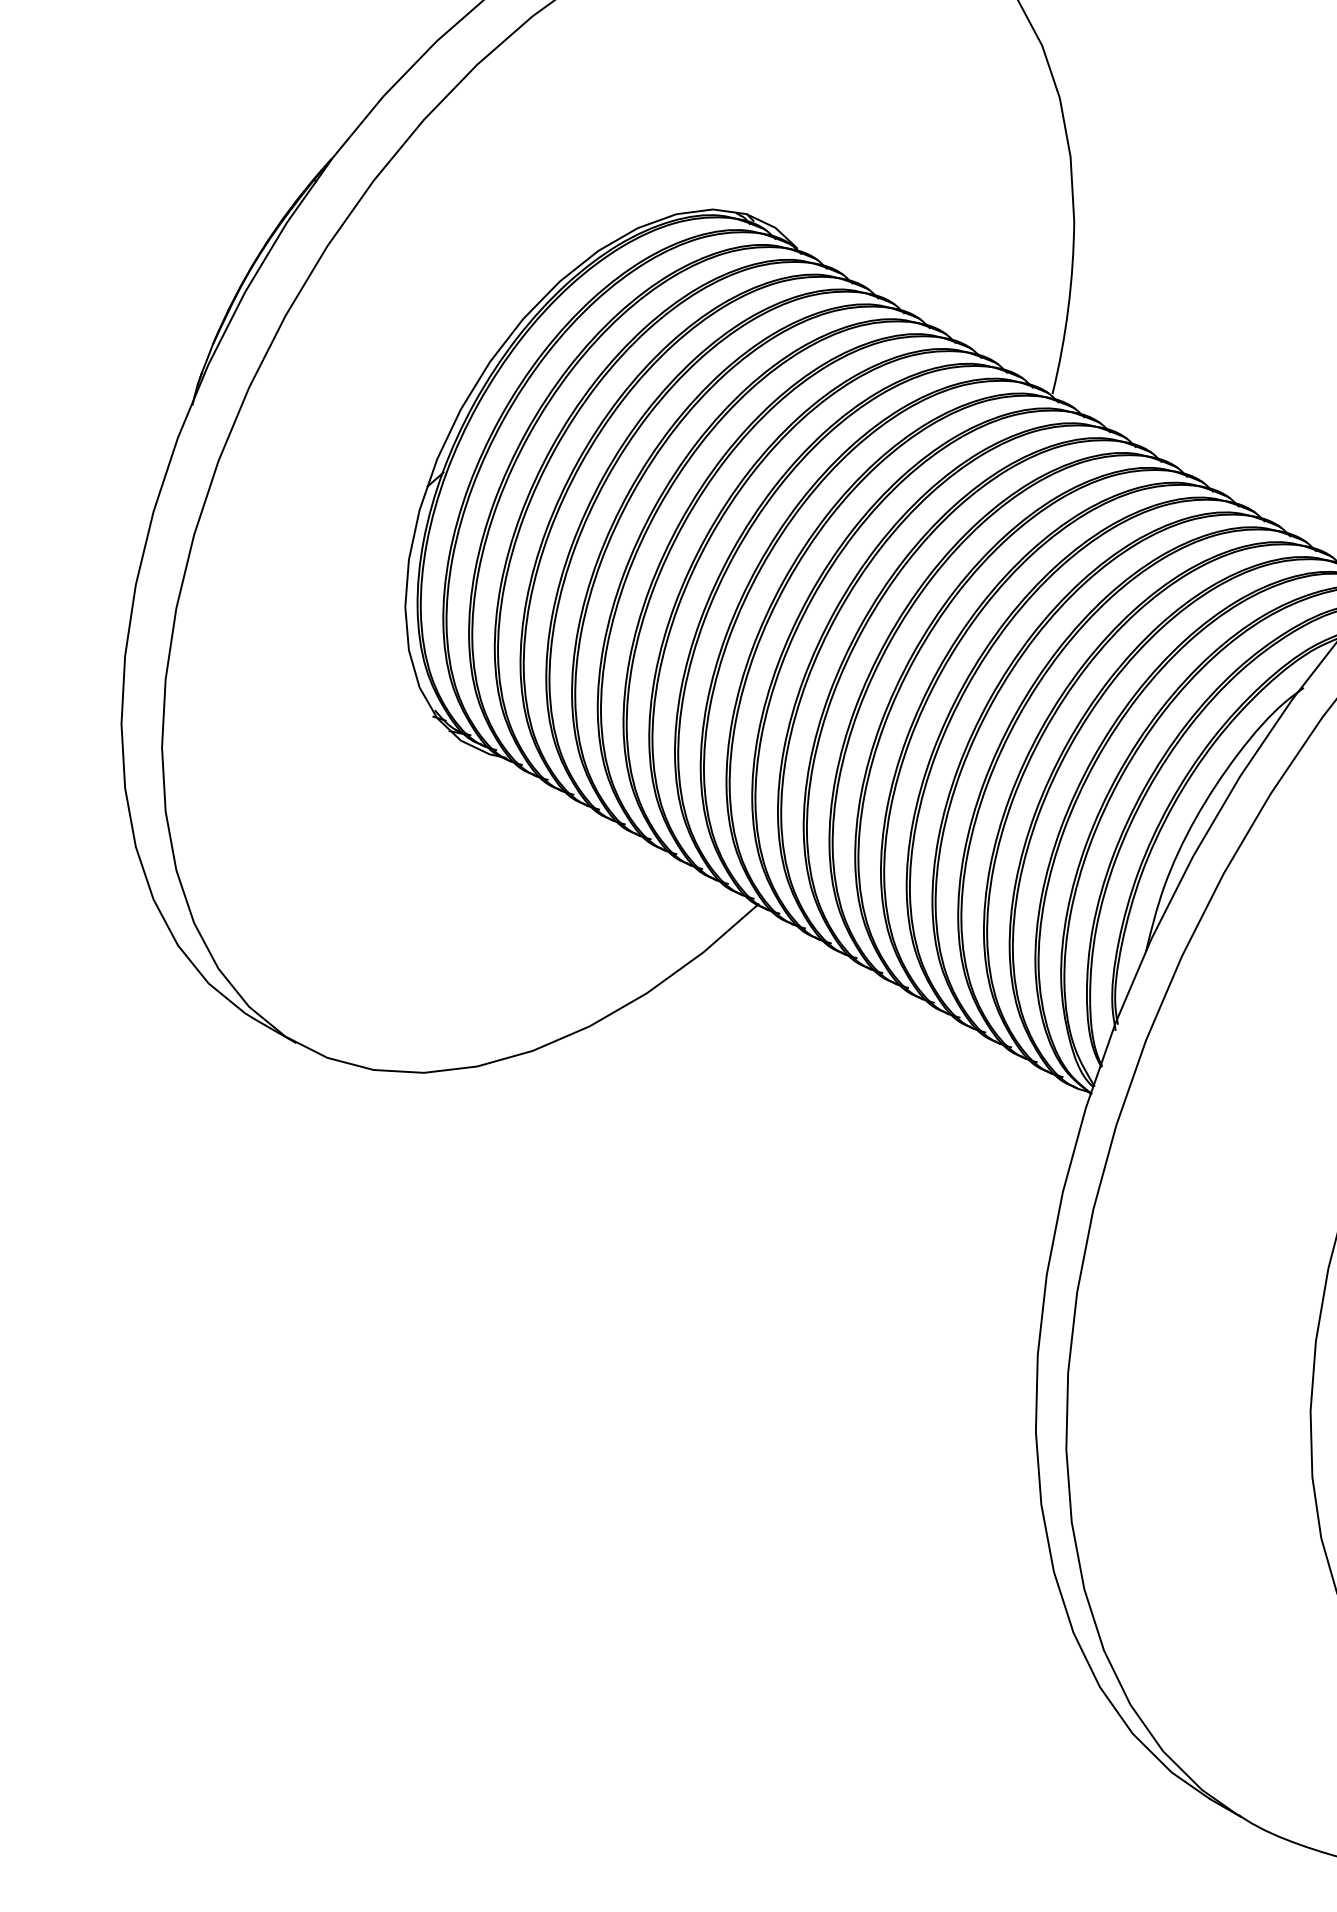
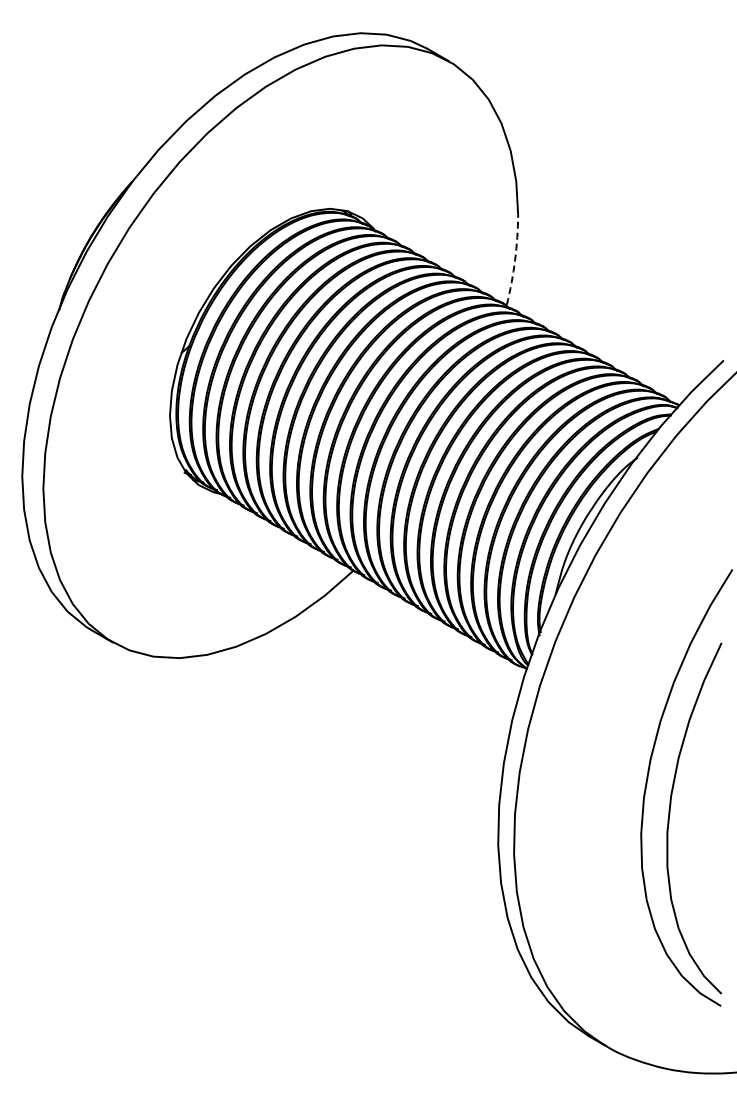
arc: (1069, 308) -> (515, 260), solid -> dashed

